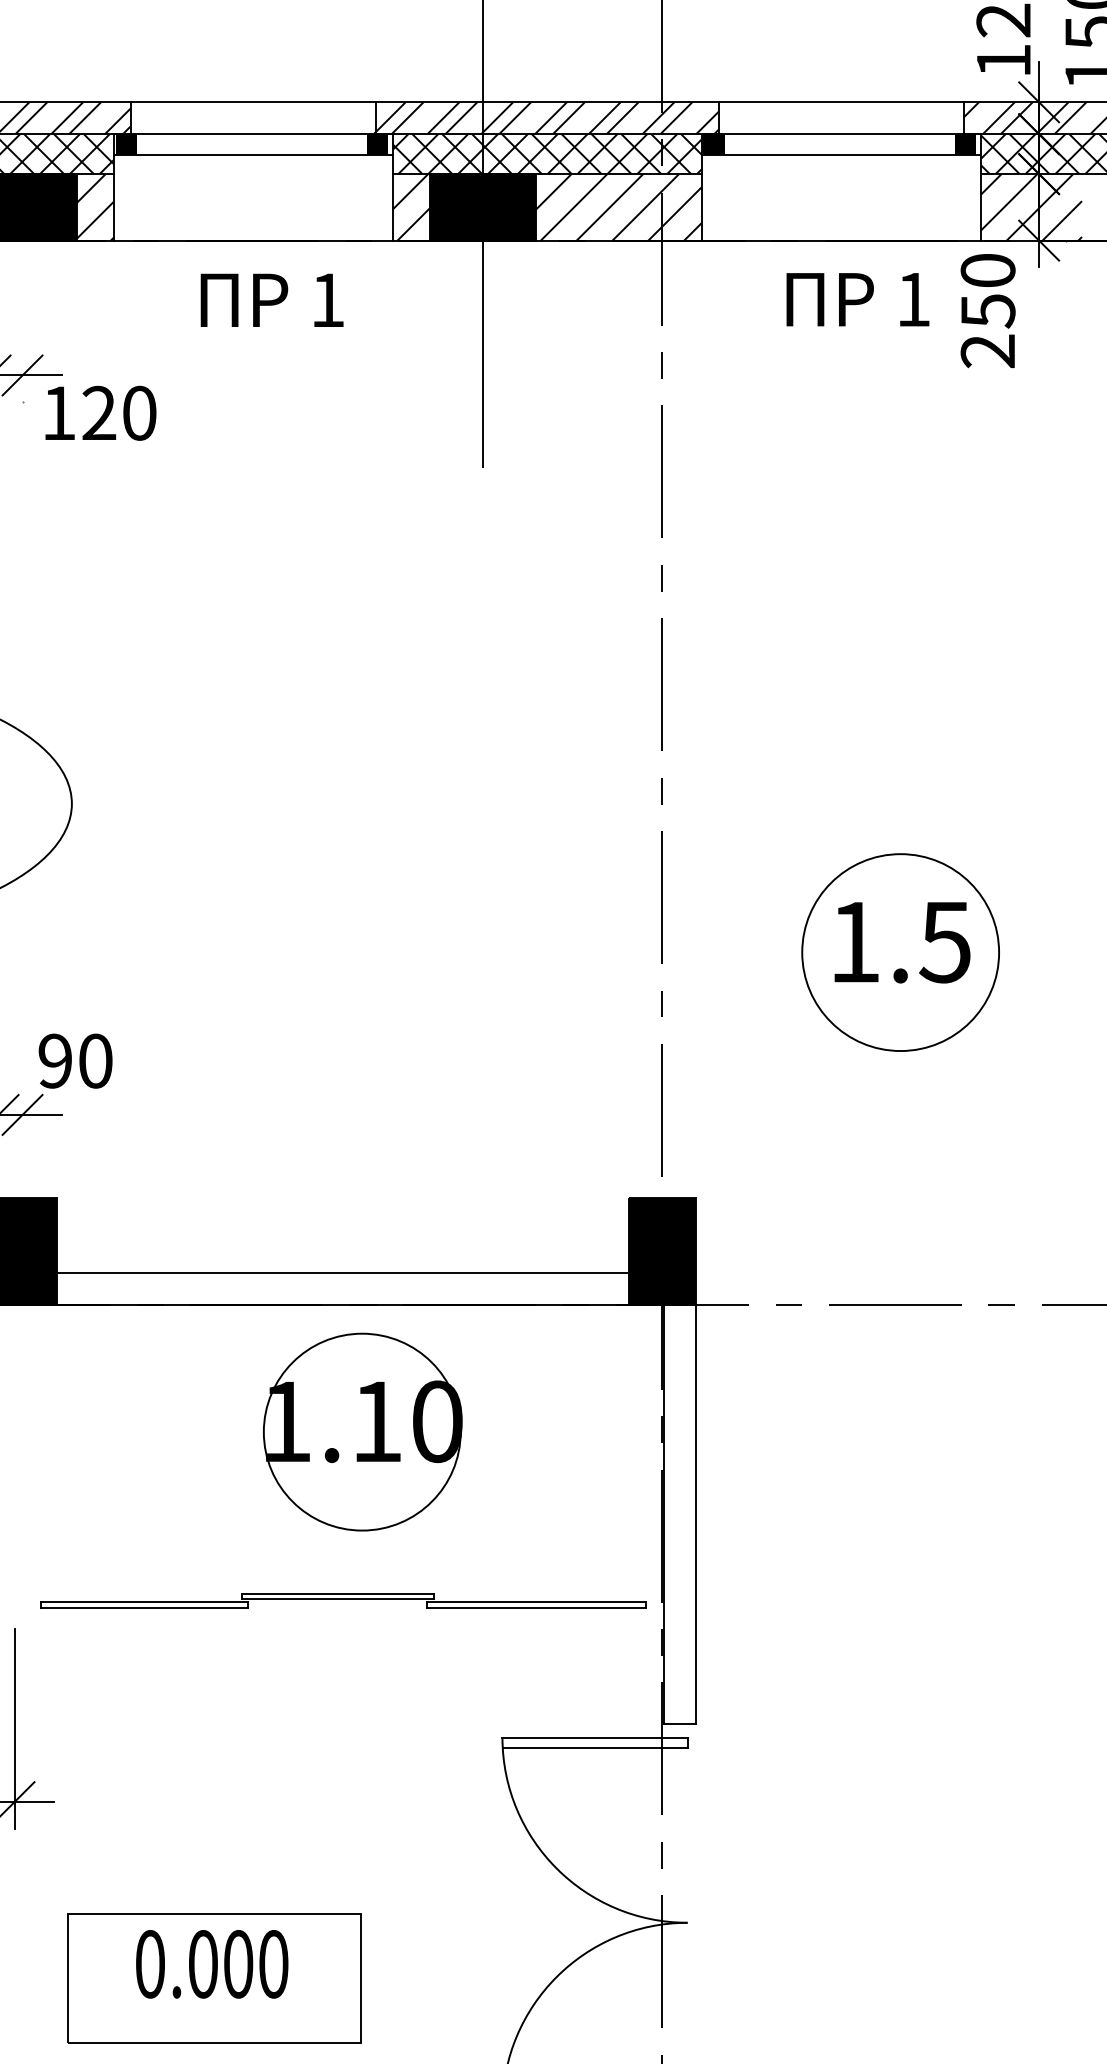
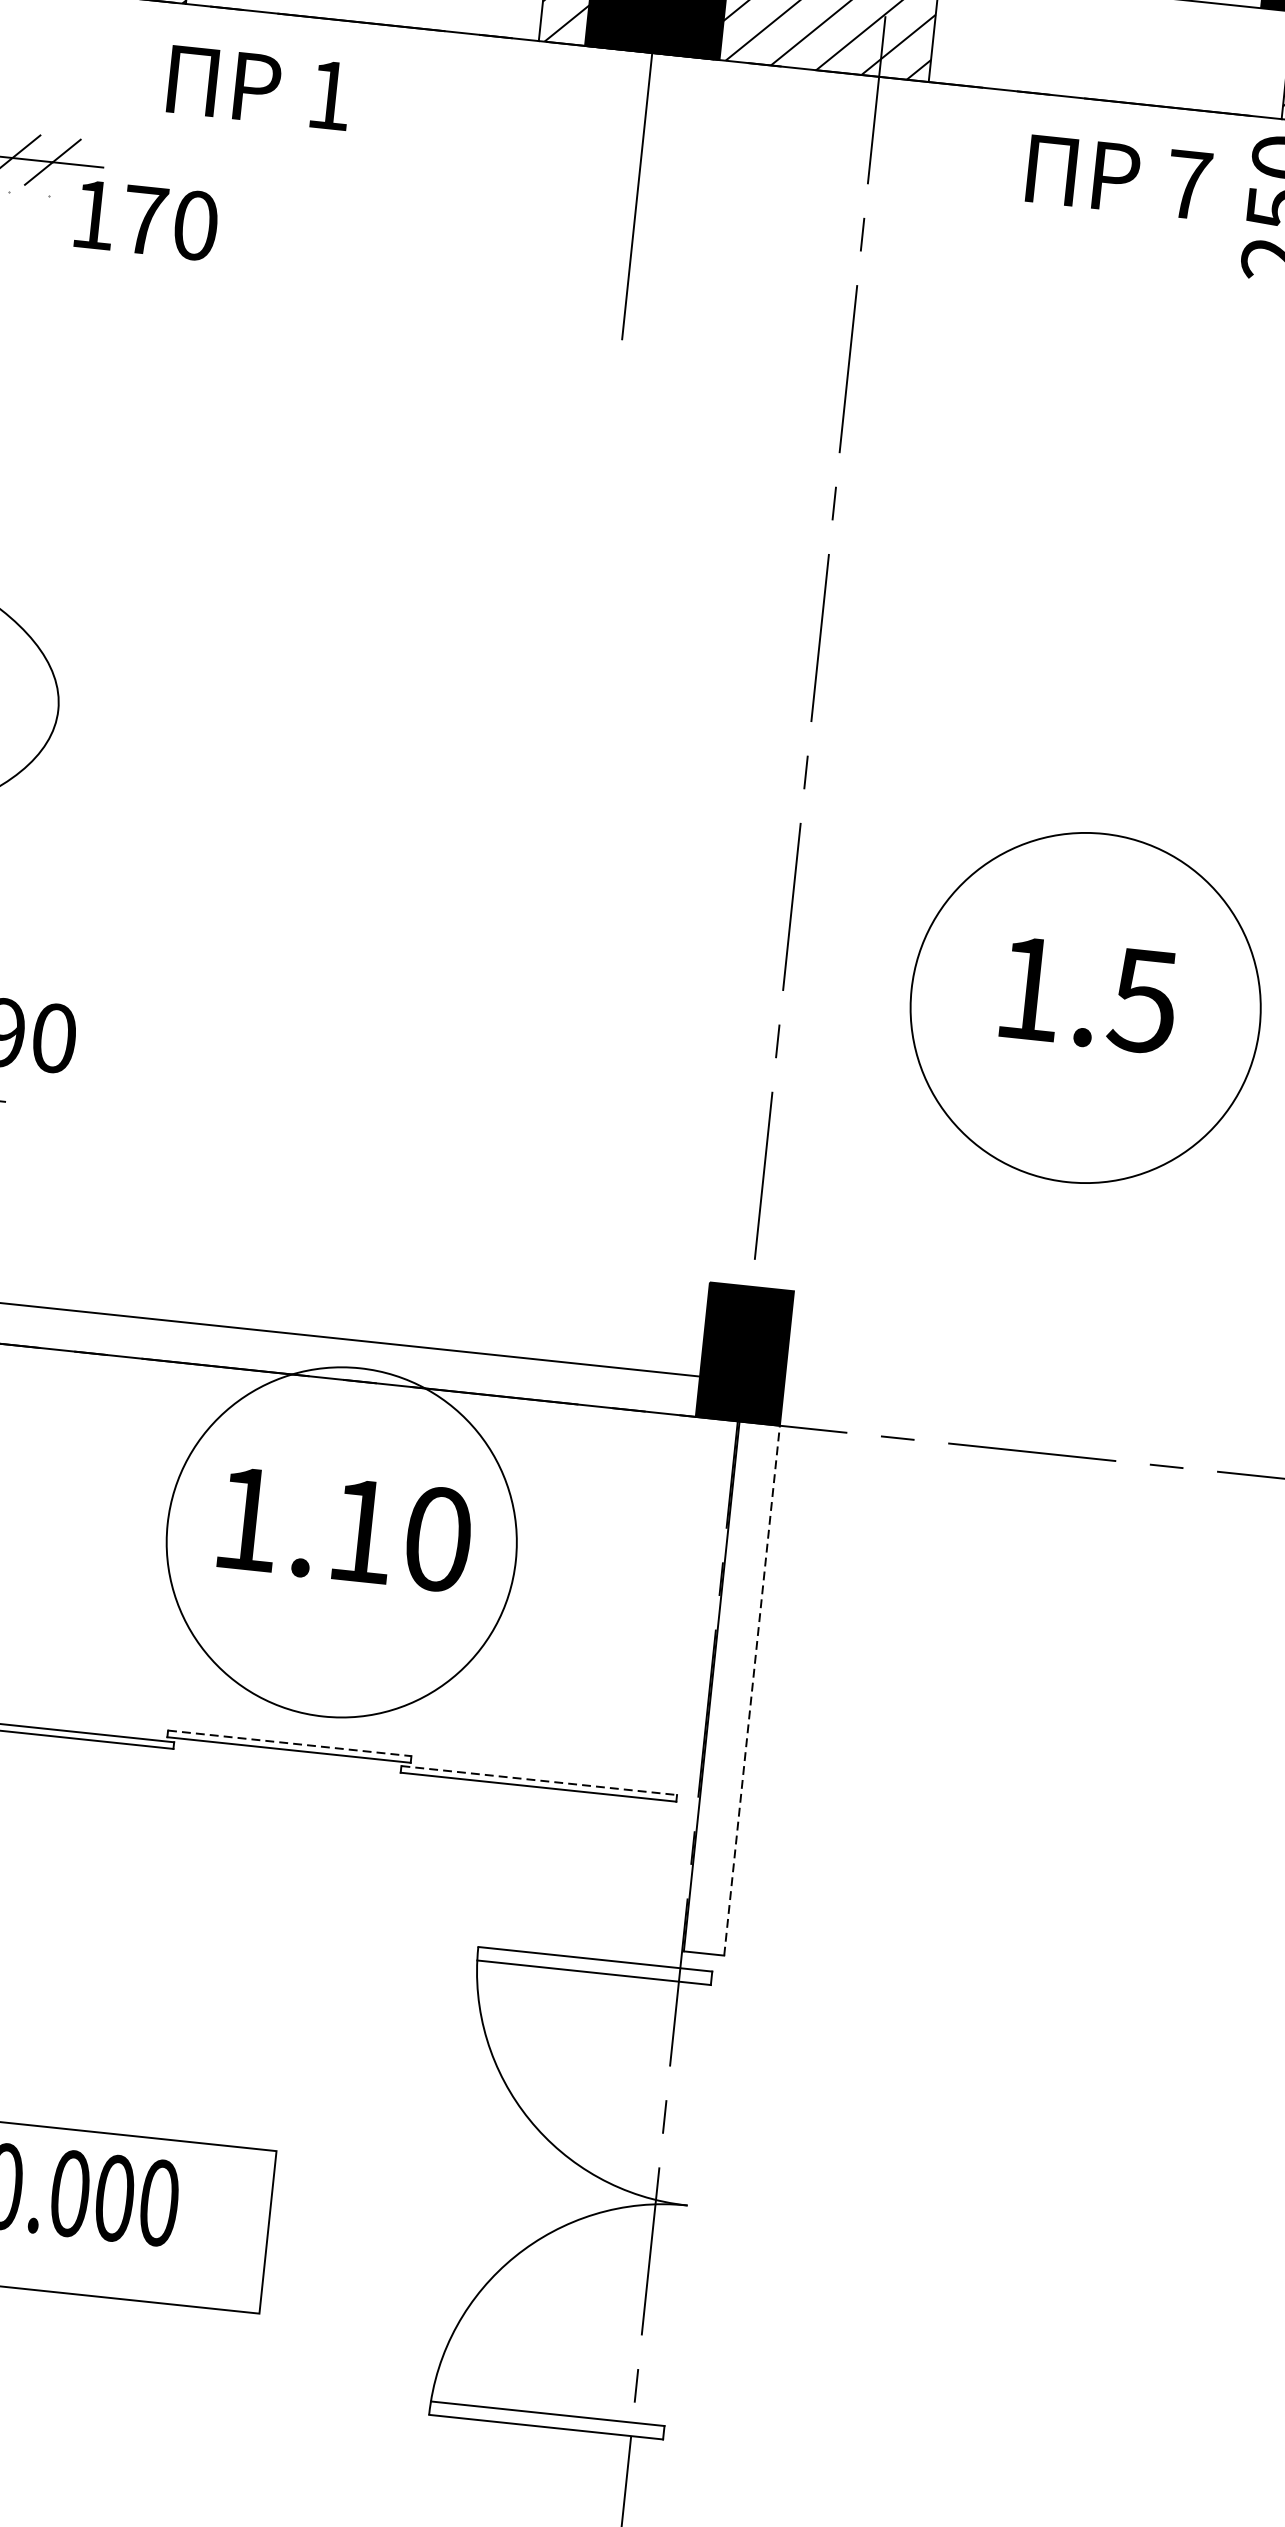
text: (271, 299) -> (258, 86), moved
text: (913, 299) -> (1188, 184), 1 -> 7
text: (99, 412) -> (145, 219), 120 -> 170
circle: (900, 952) -> (1085, 1007), size x1.4
circle: (361, 1431) -> (340, 1541), size x1.4
line: (695, 1514) -> (751, 1690), solid -> dashed
line: (338, 1593) -> (290, 1743), solid -> dashed
line: (536, 1602) -> (539, 1780), solid -> dashed

